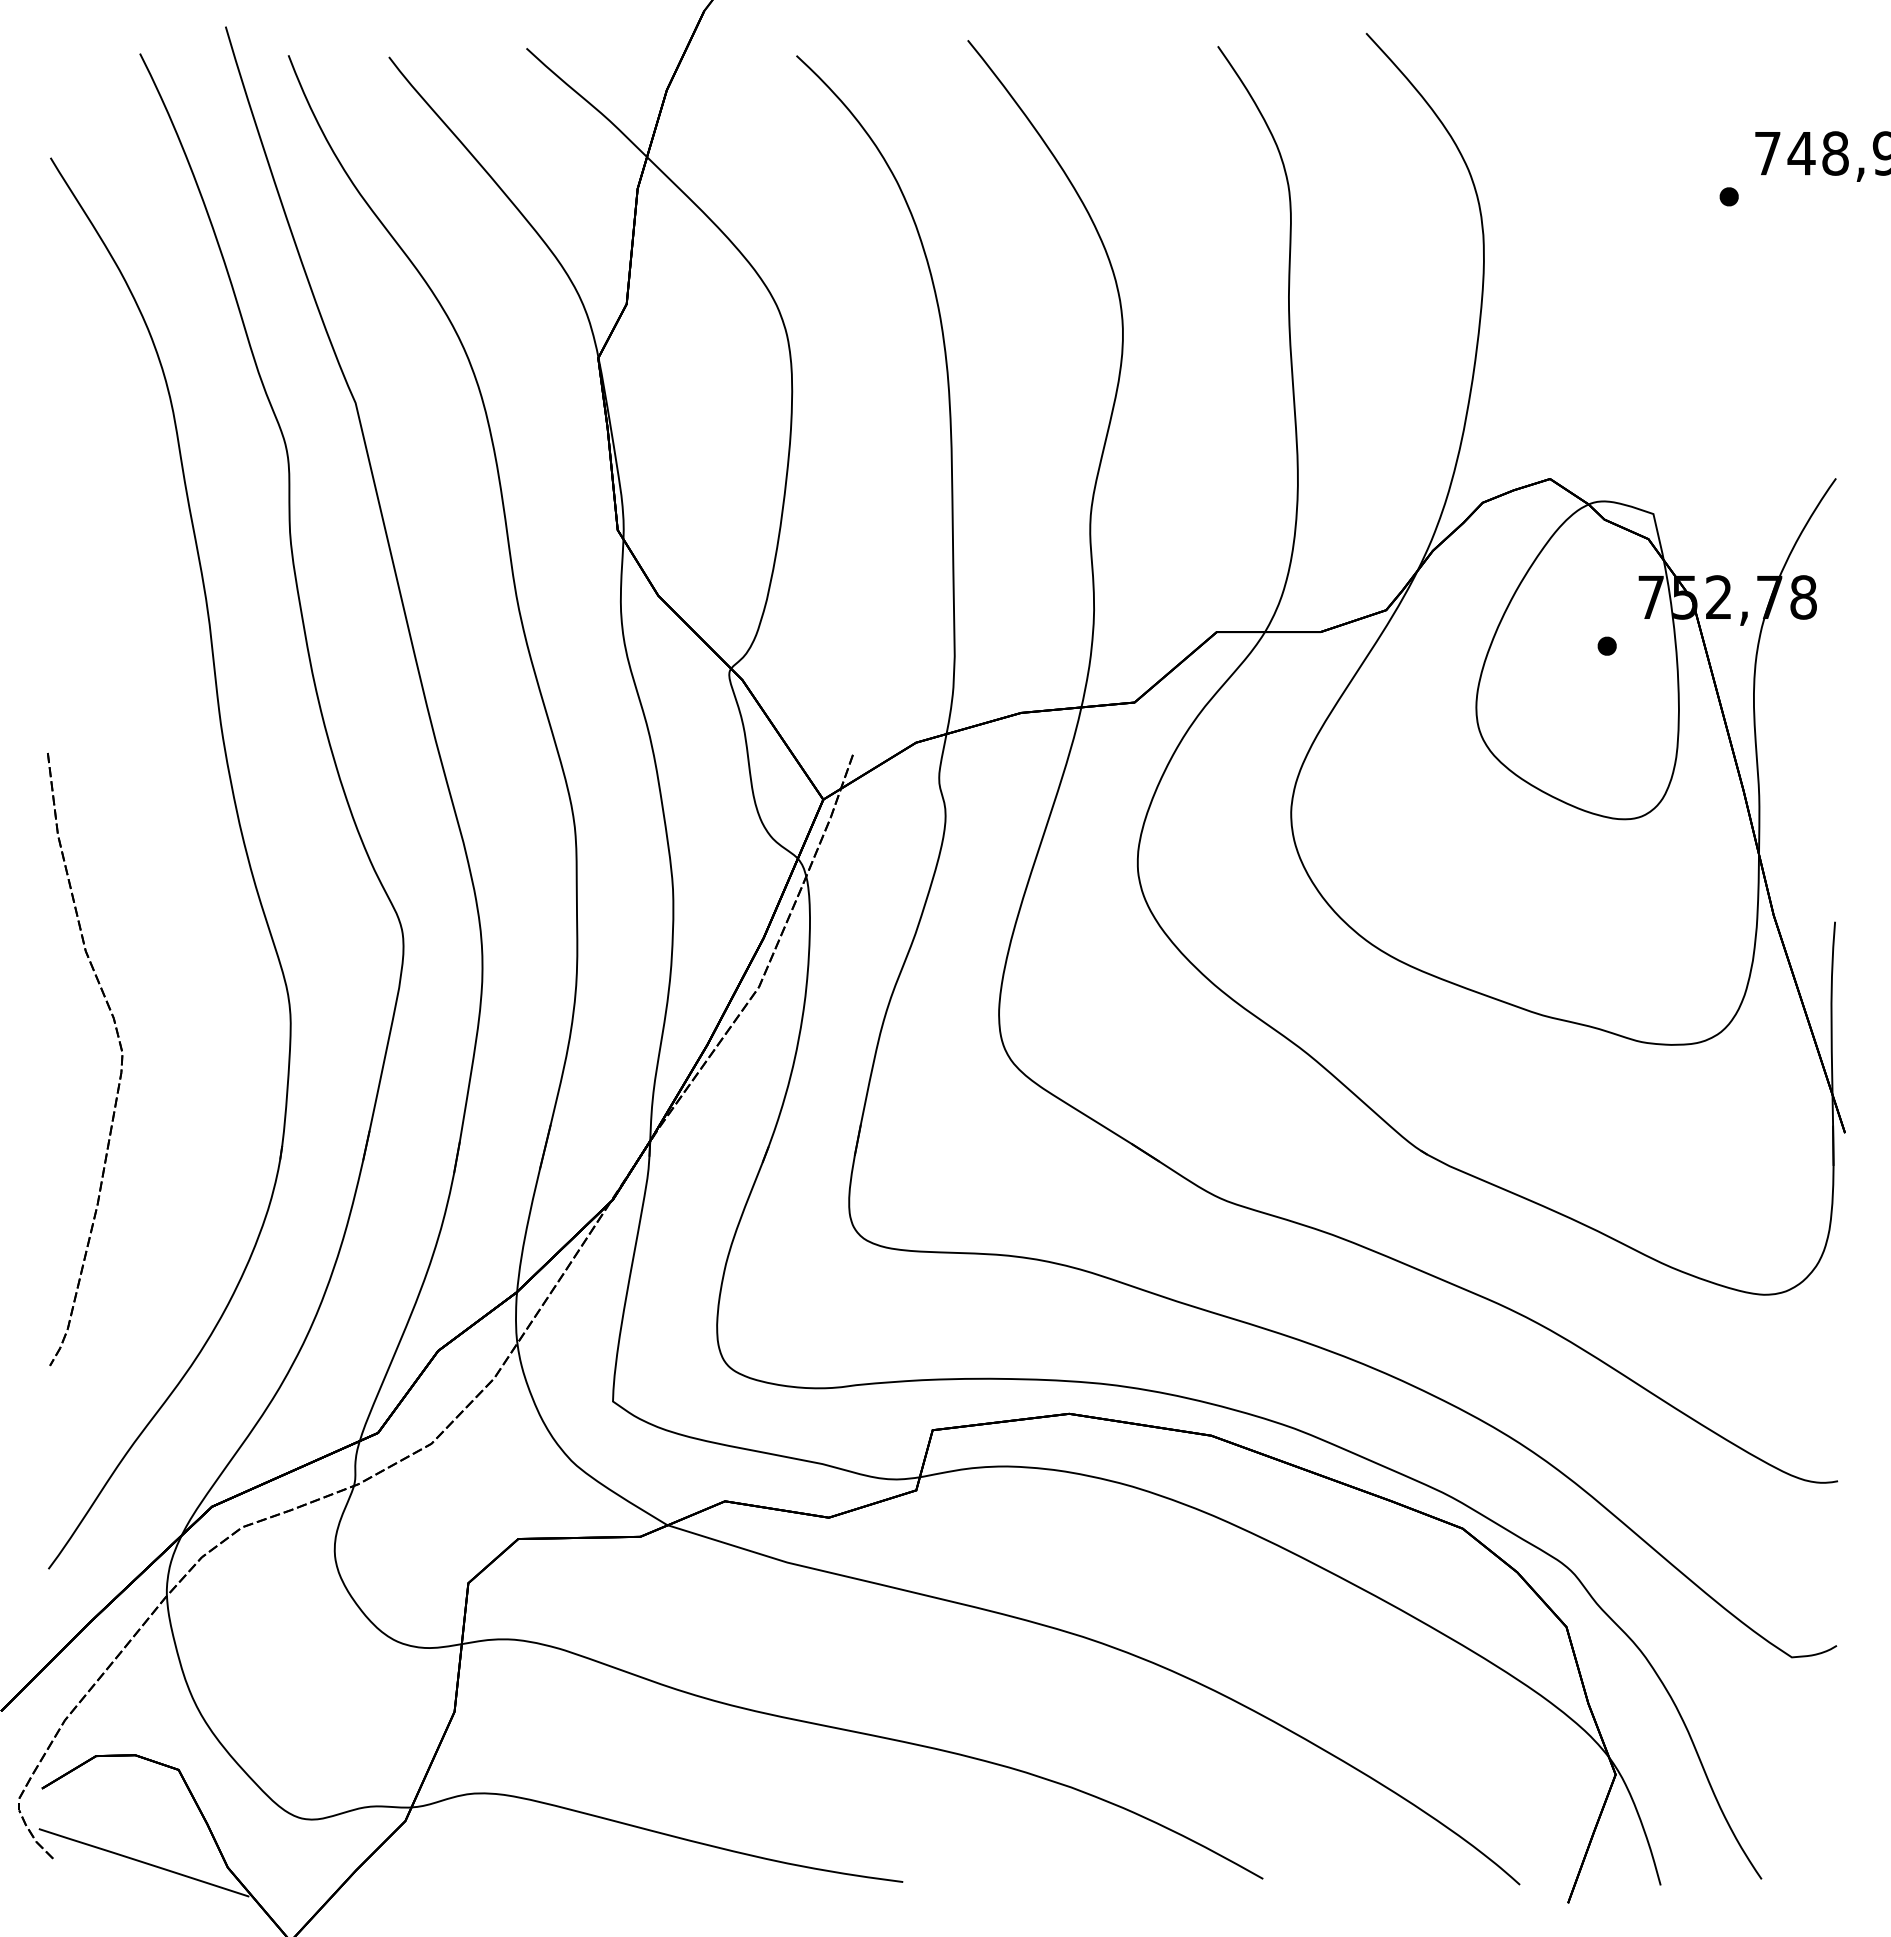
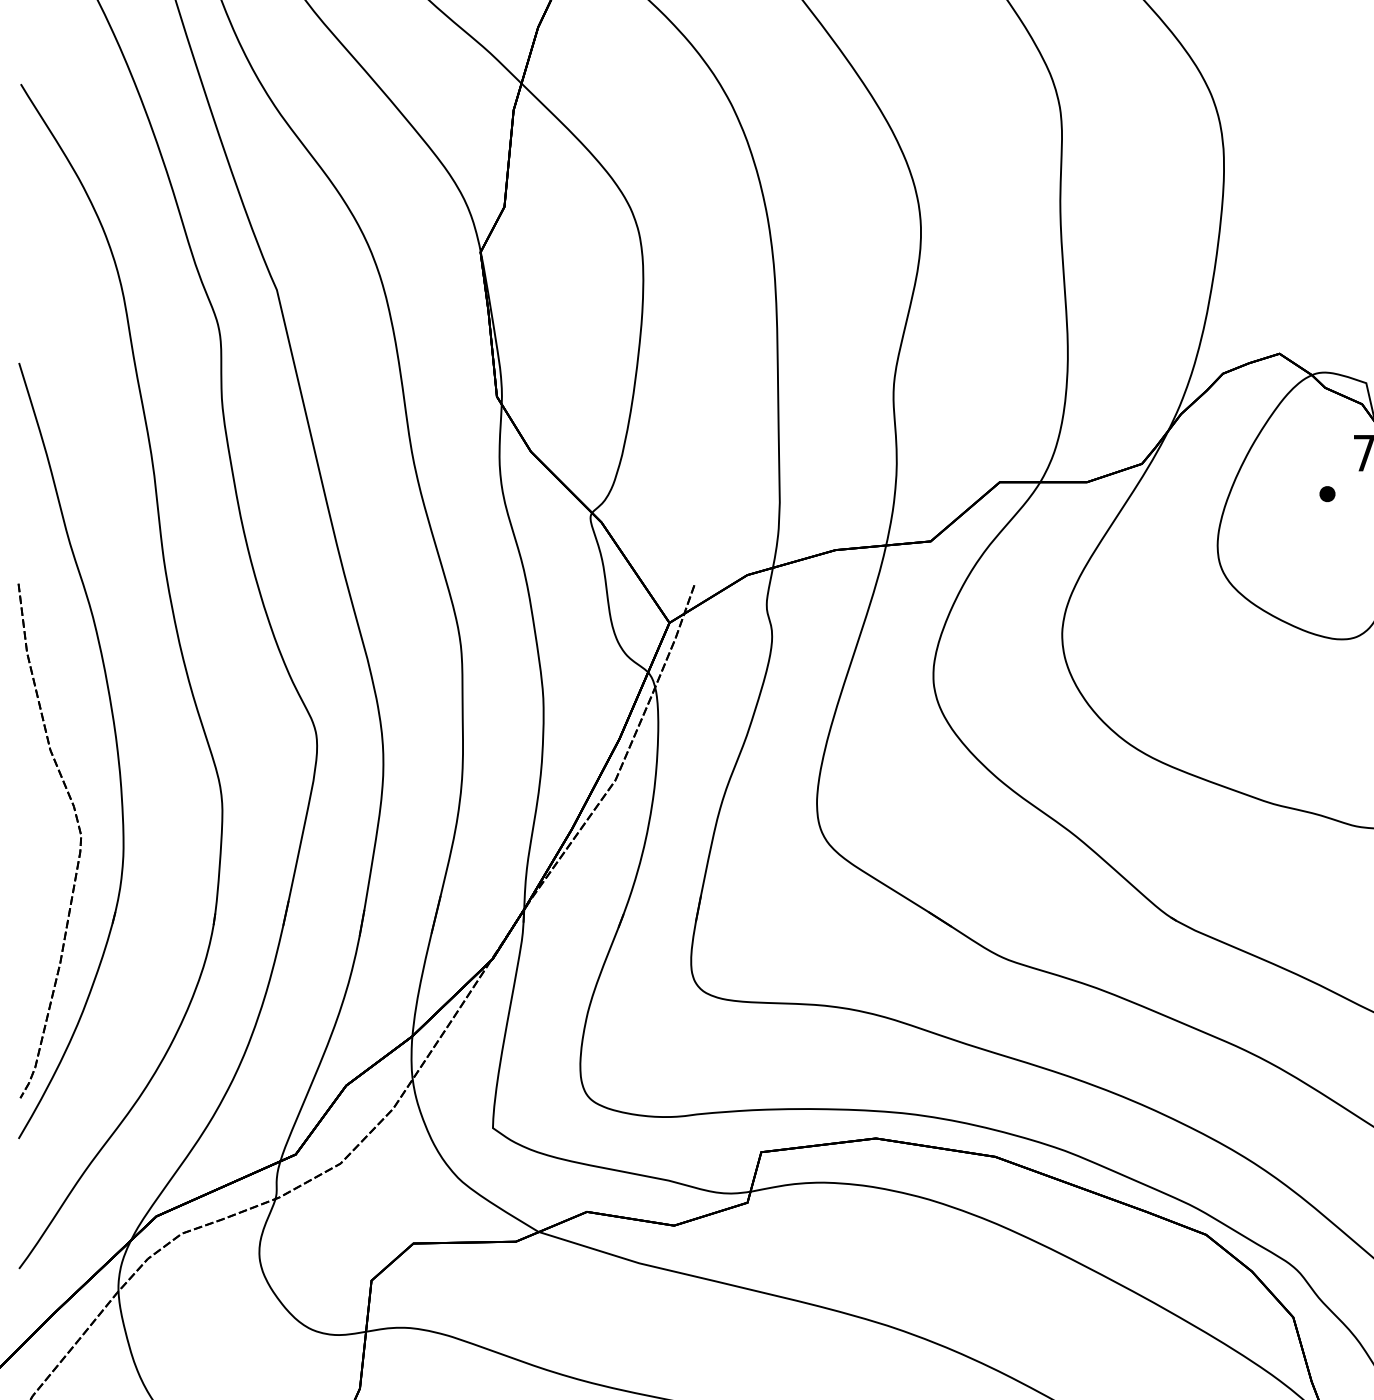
part: (163, 942) -> (115, 742), added

